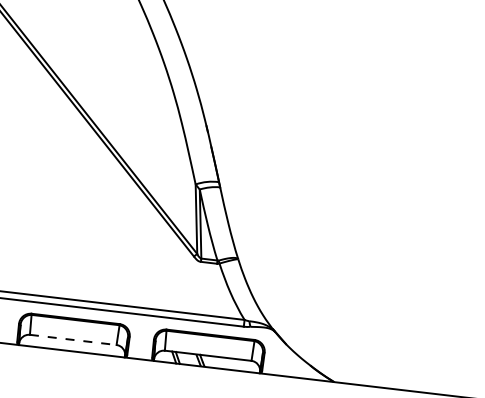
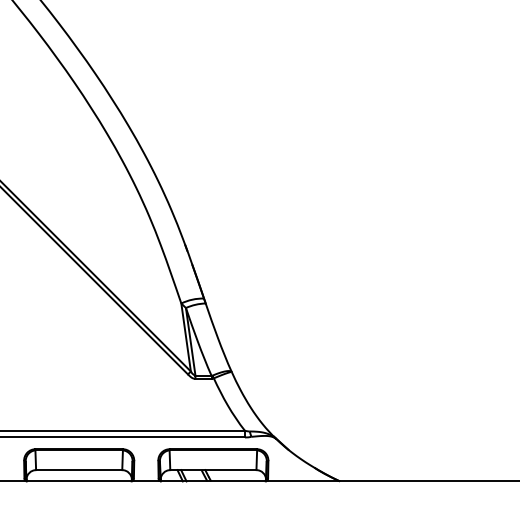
line: (73, 340) -> (79, 470), dashed -> solid

